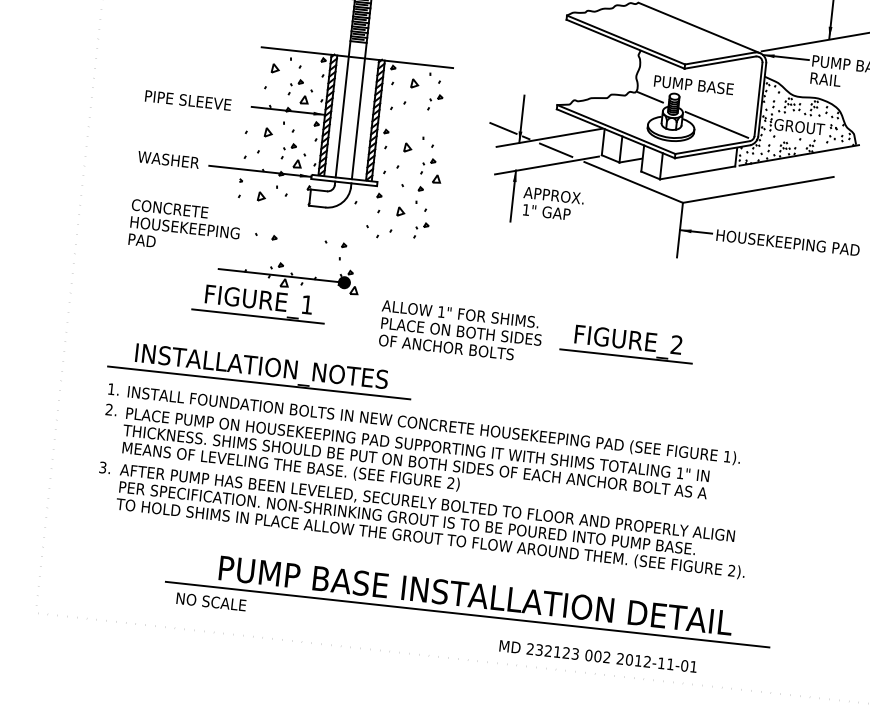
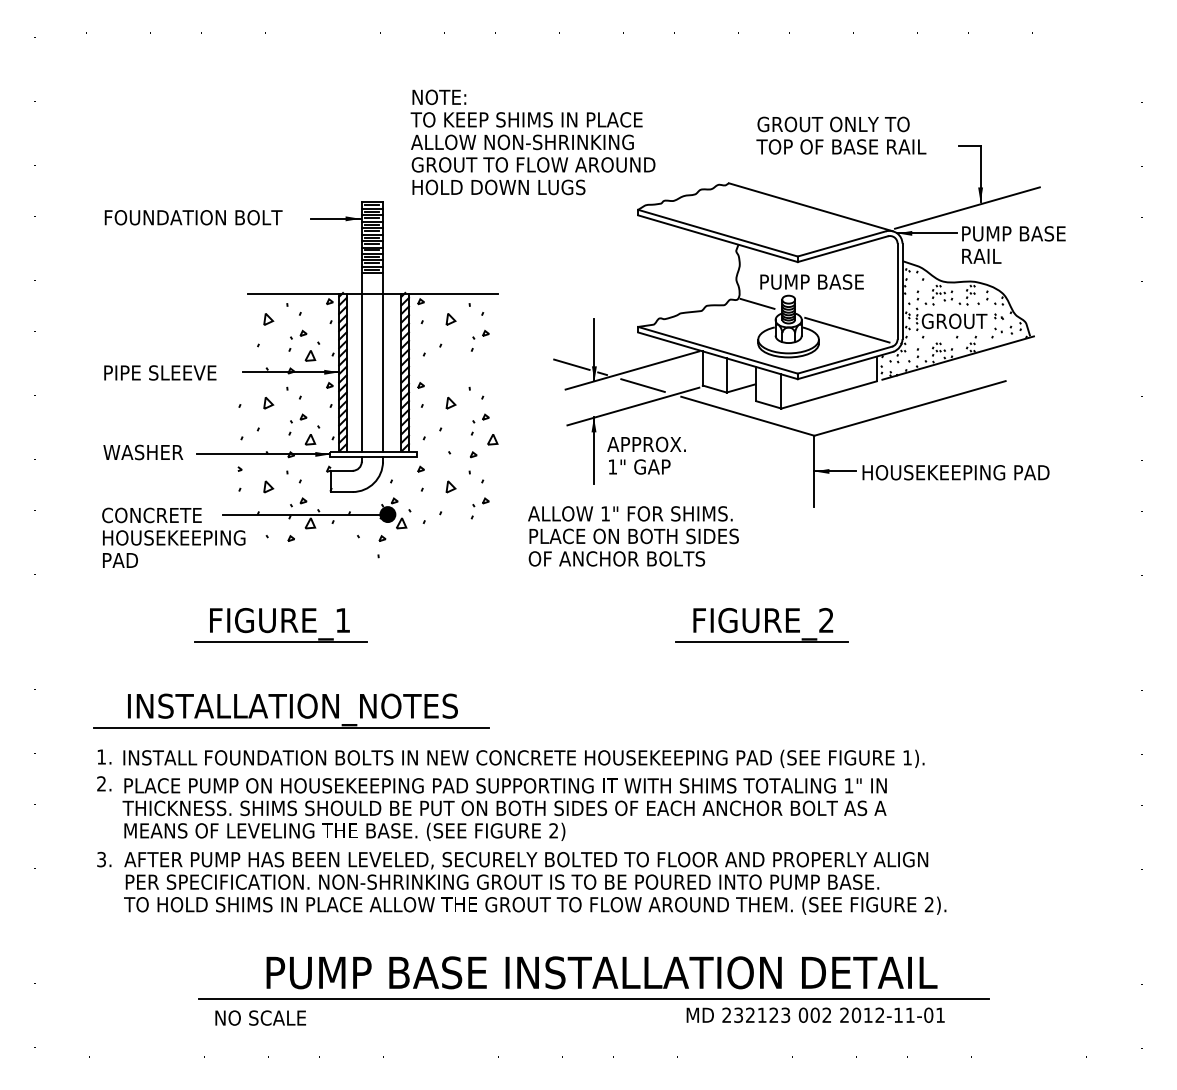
part: (288, 275) -> (314, 513), moved
text: (460, 331) -> (633, 536), moved
text: (598, 655) -> (815, 1014), moved

